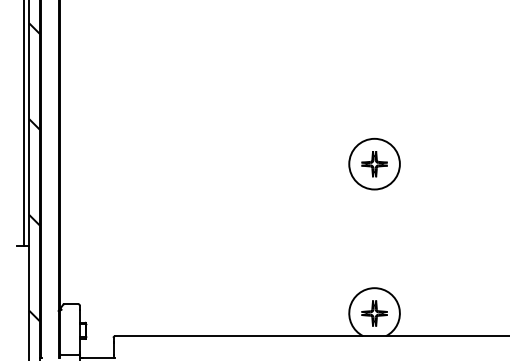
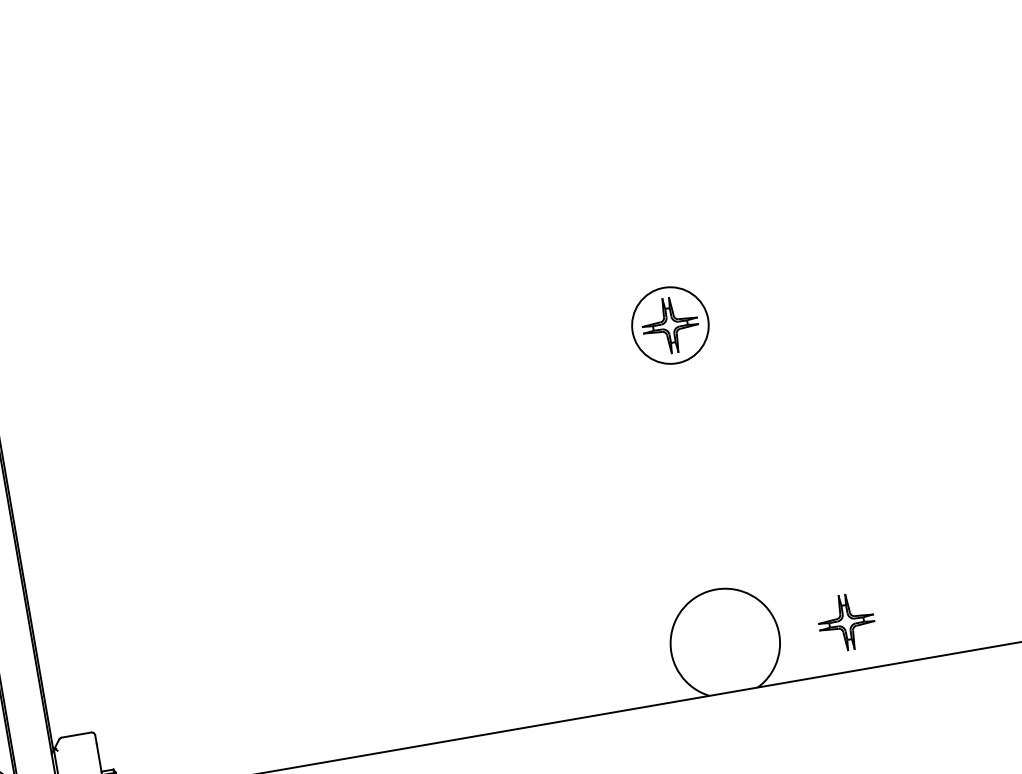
circle: (374, 163) -> (669, 324), size x0.7
part: (374, 313) -> (846, 622), moved

